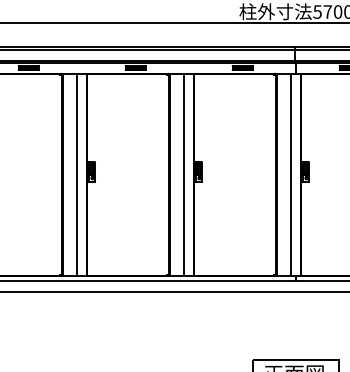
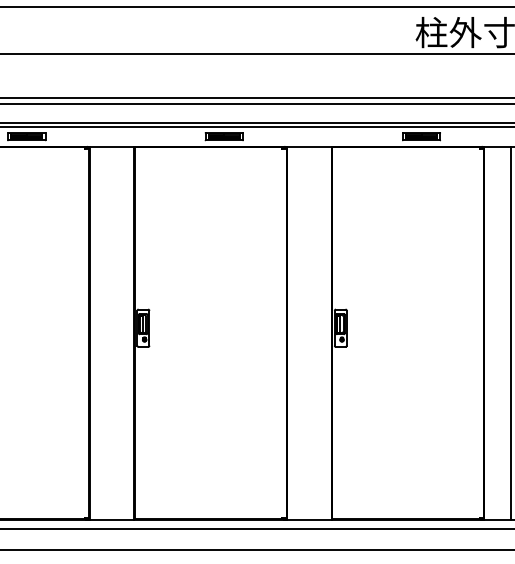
line: (77, 174) -> (116, 332), removed
line: (184, 174) -> (314, 332), removed

